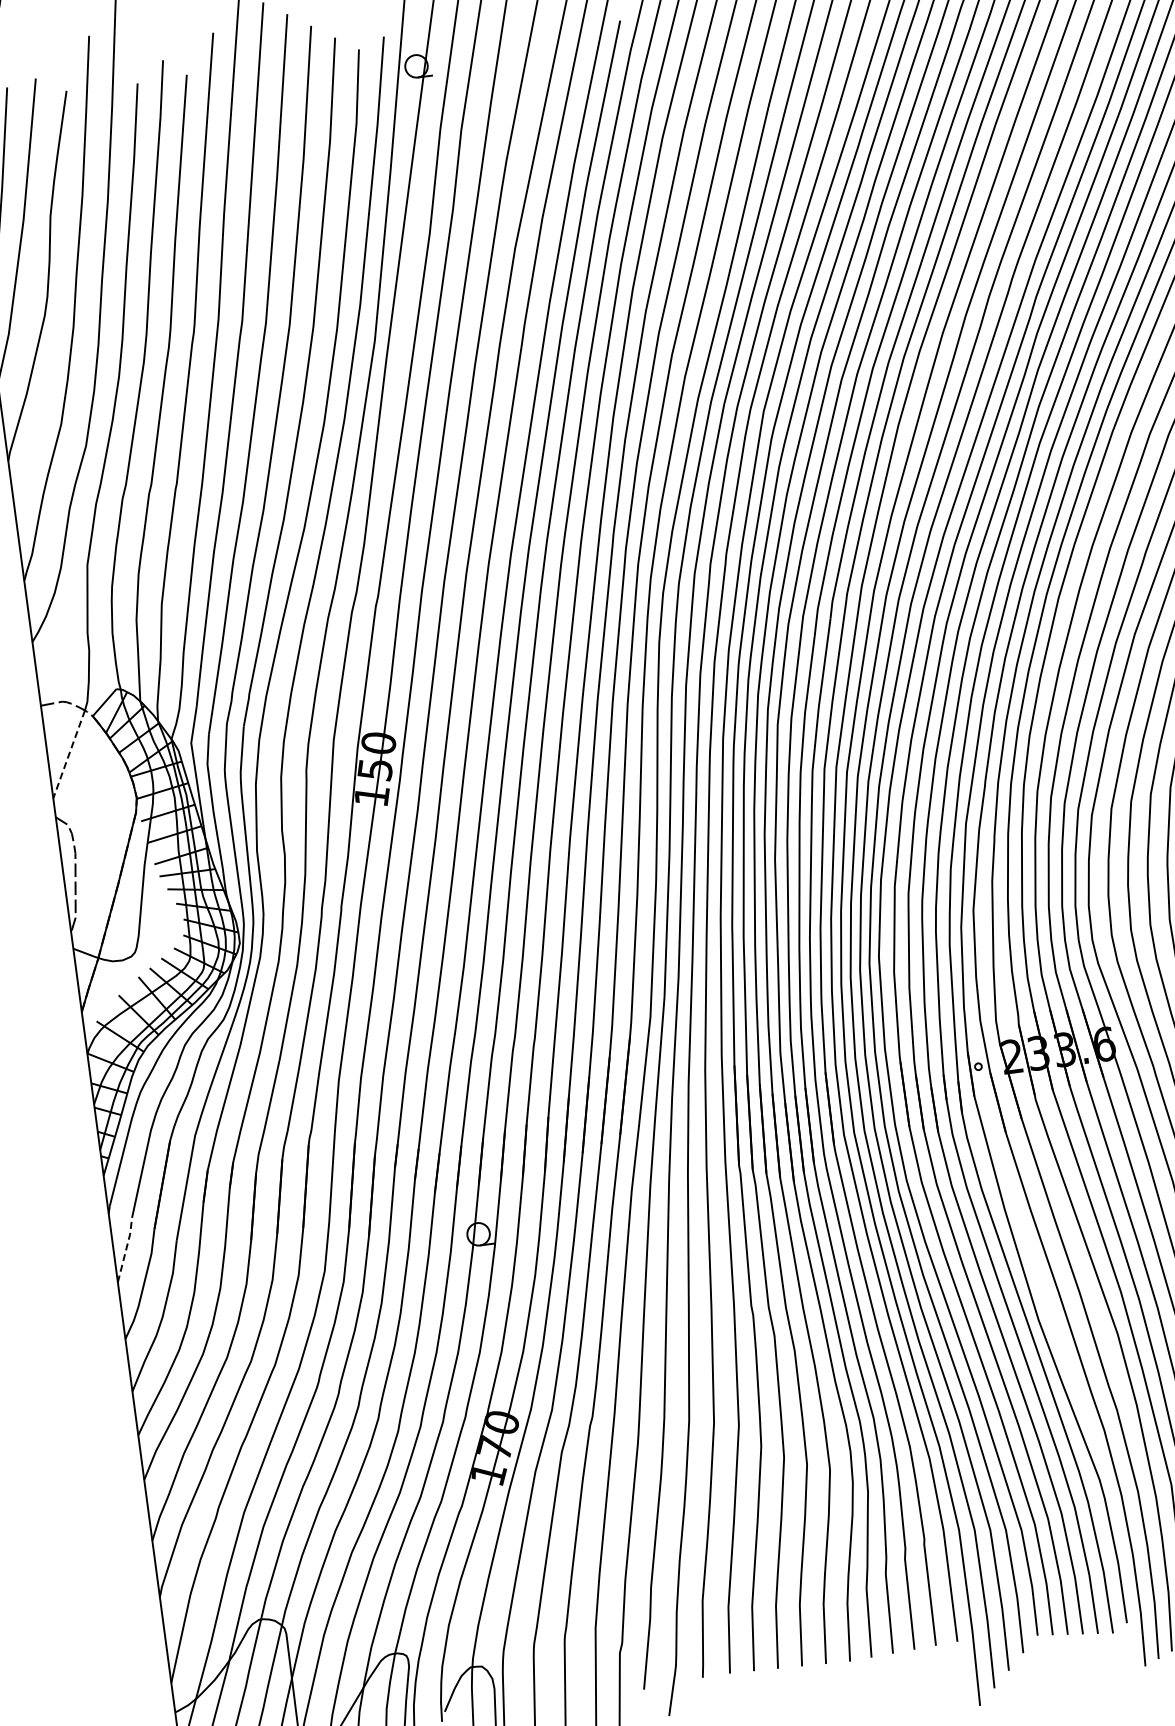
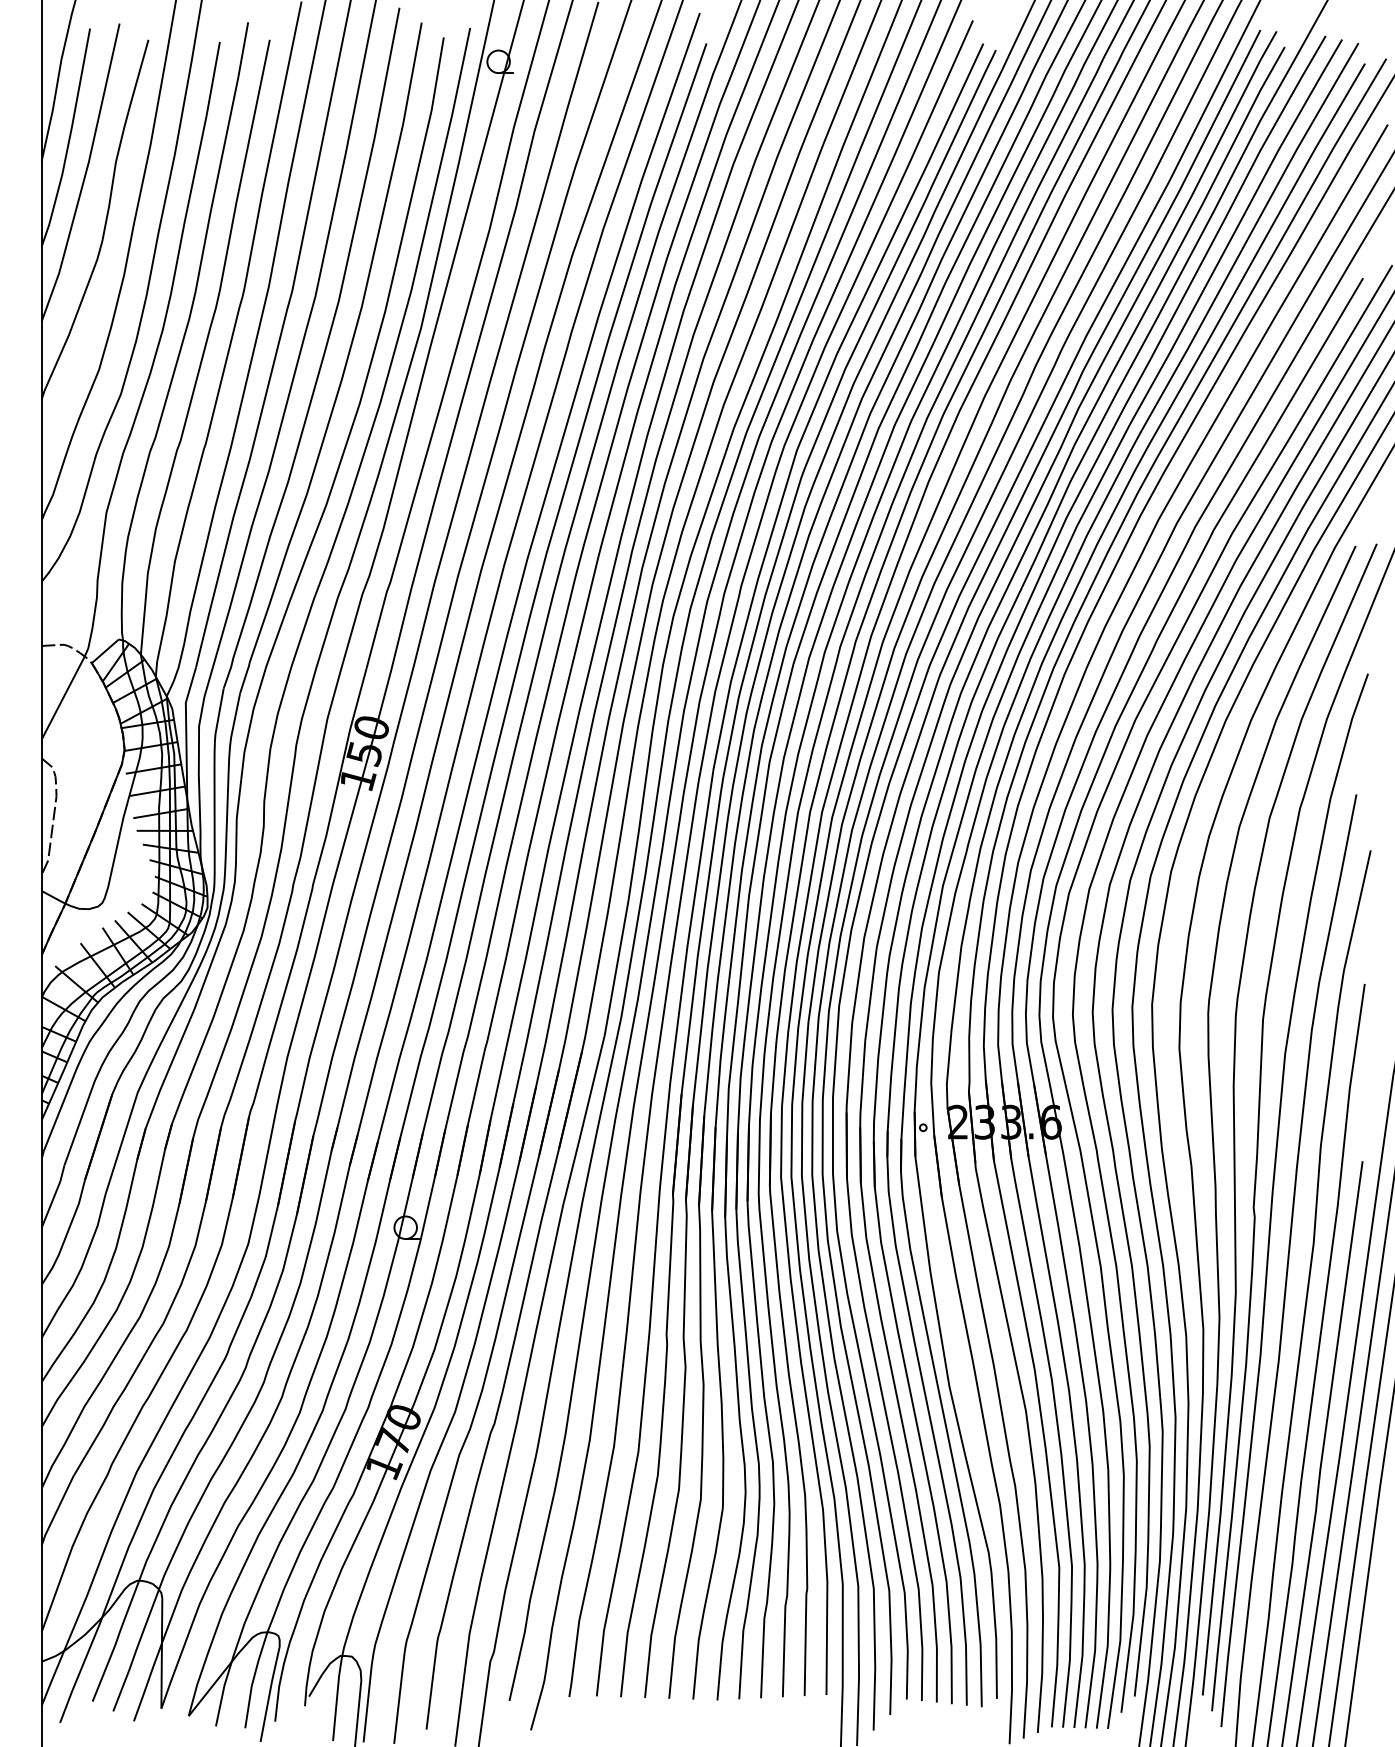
line: (69, 753) -> (63, 697), dashed -> solid
line: (126, 1249) -> (54, 1196), dashed -> solid

